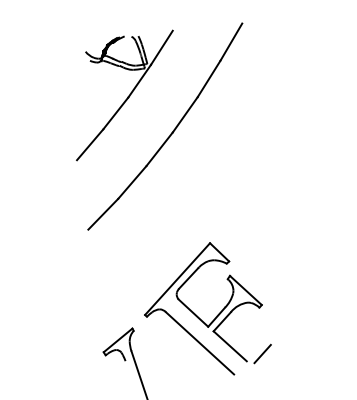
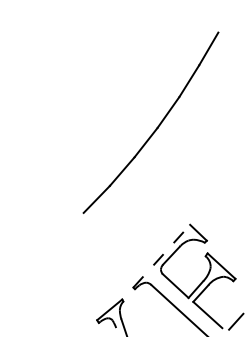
part: (124, 95) -> (115, 95), removed
line: (177, 278) -> (161, 255), solid -> dashed

